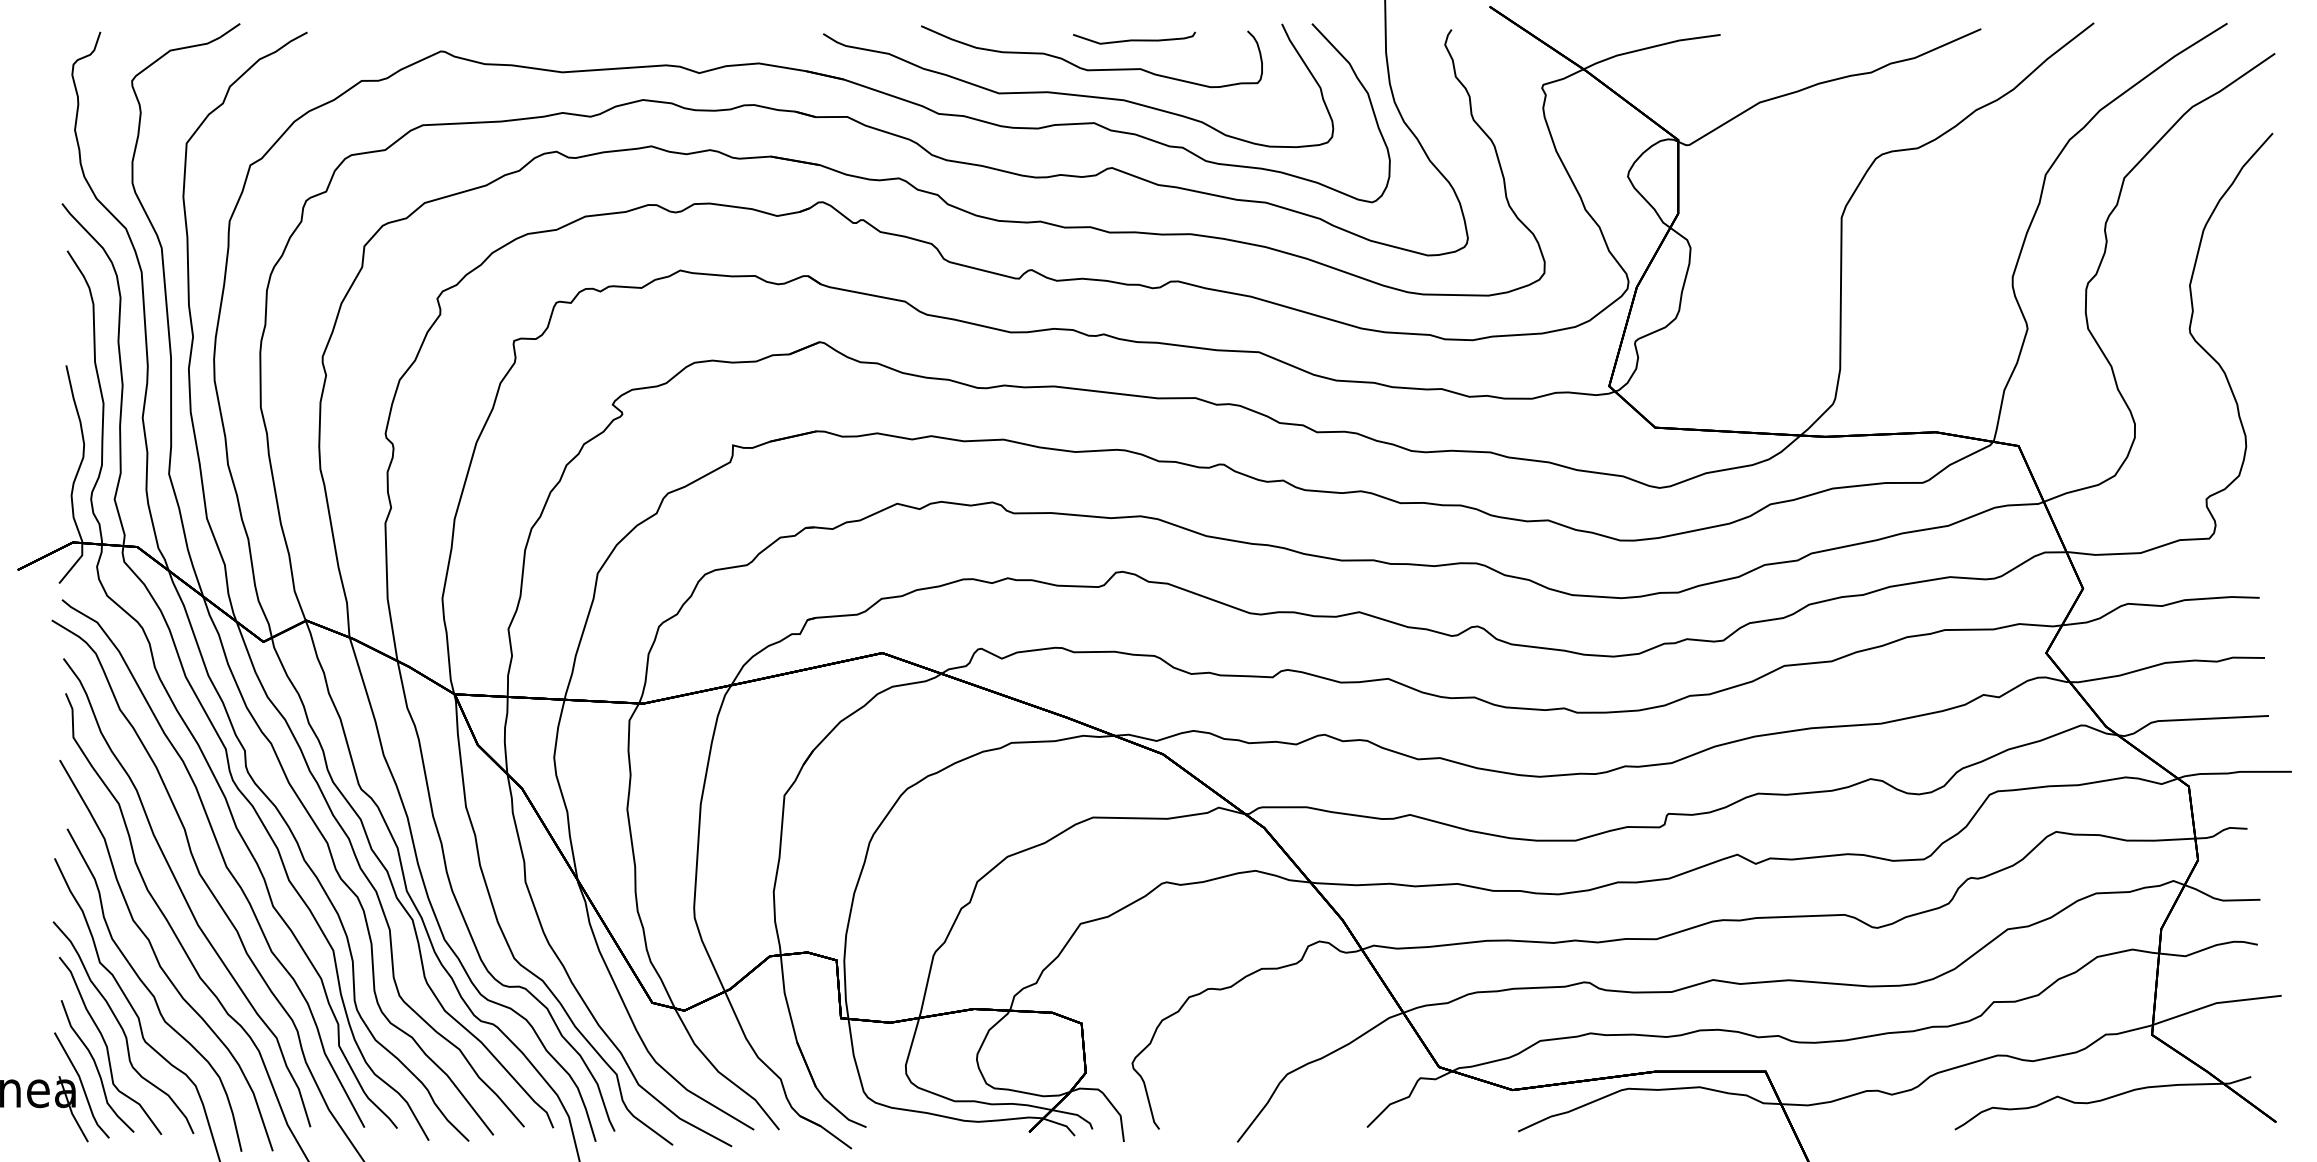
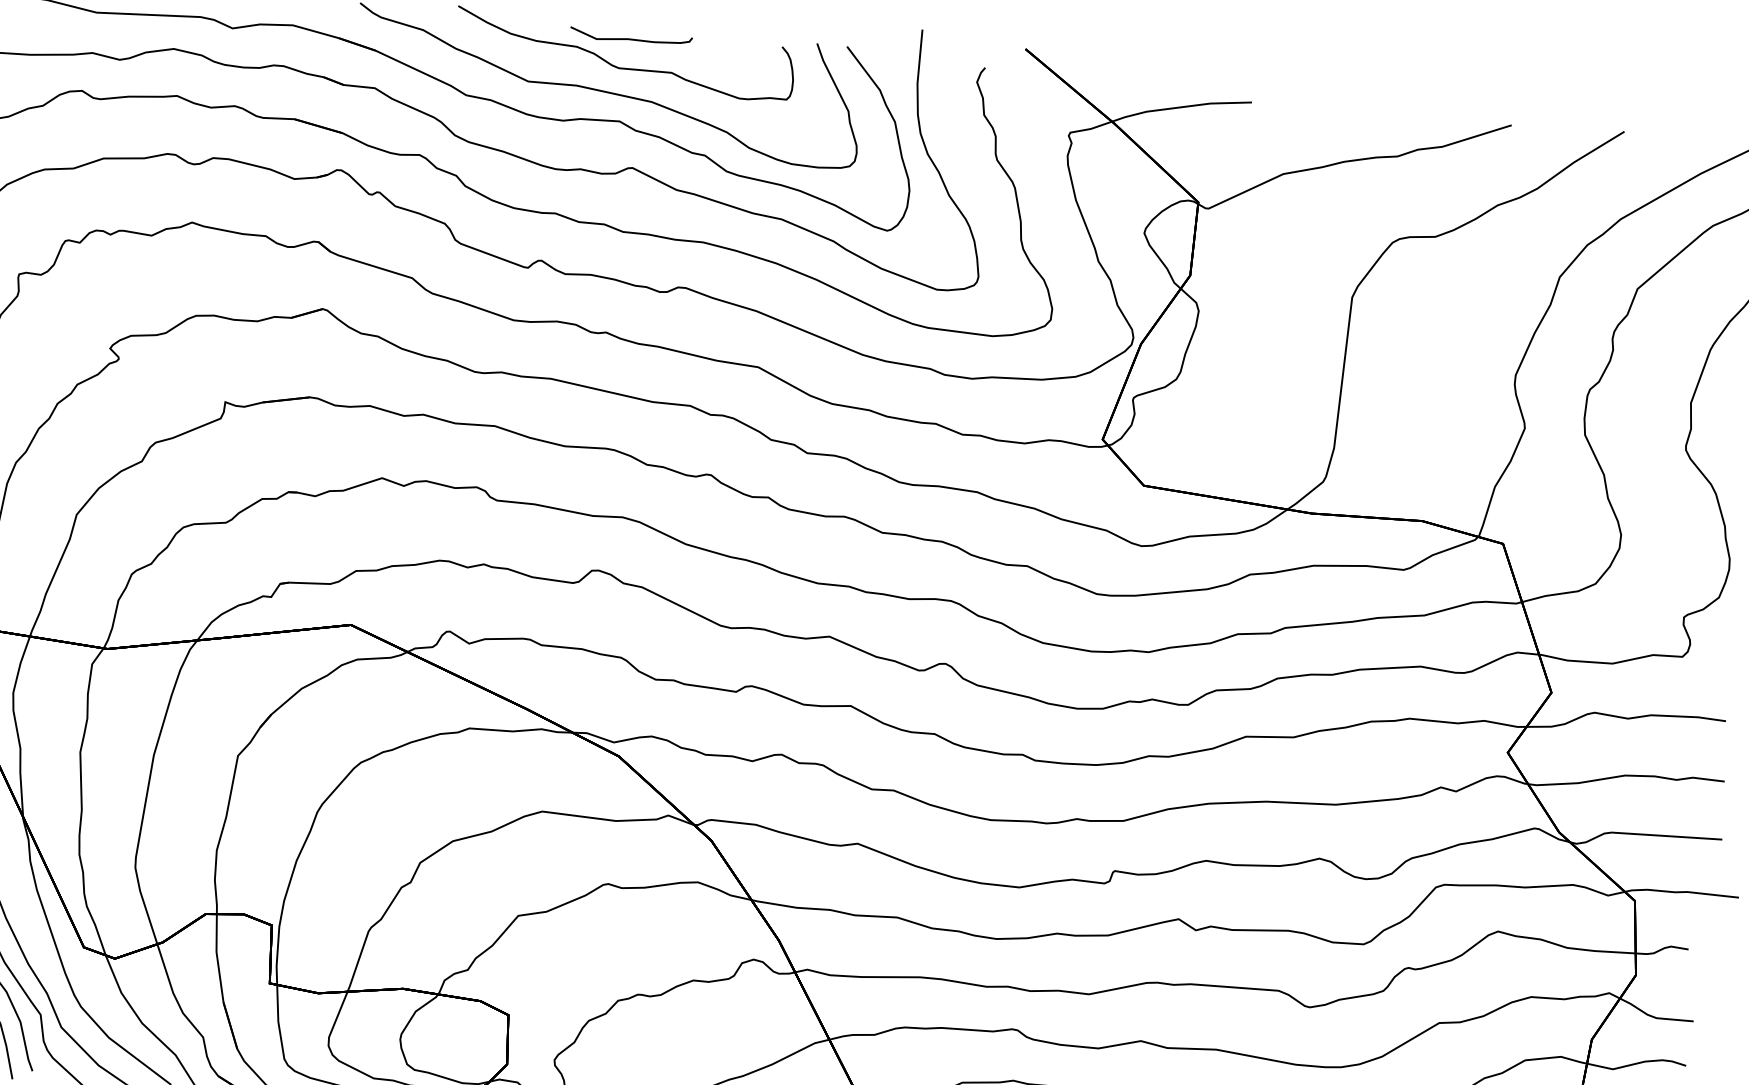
part: (1134, 37) -> (631, 36), moved

